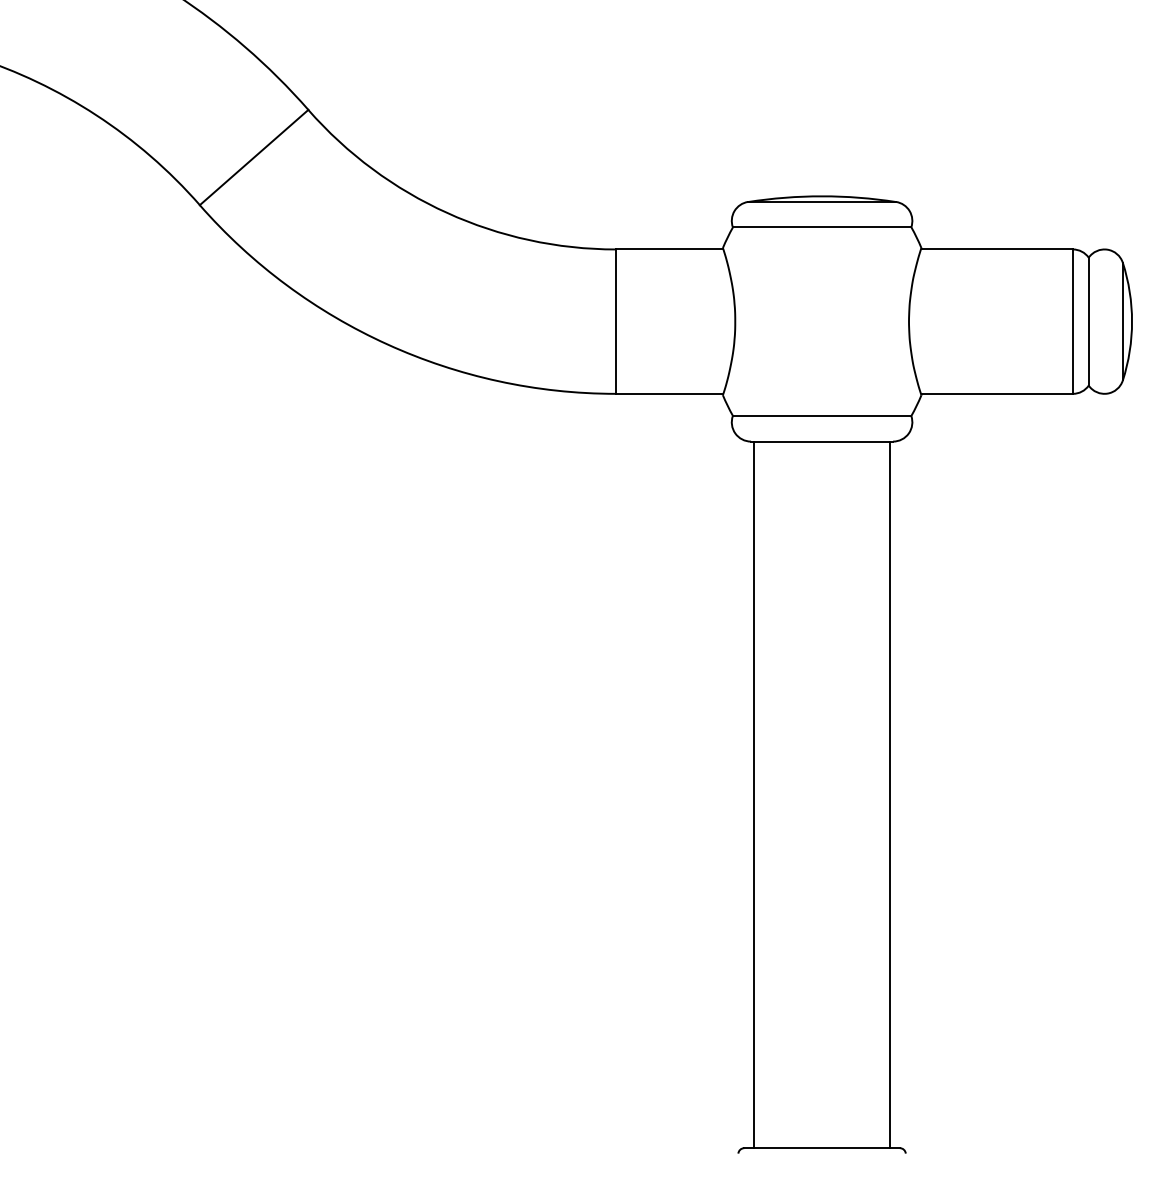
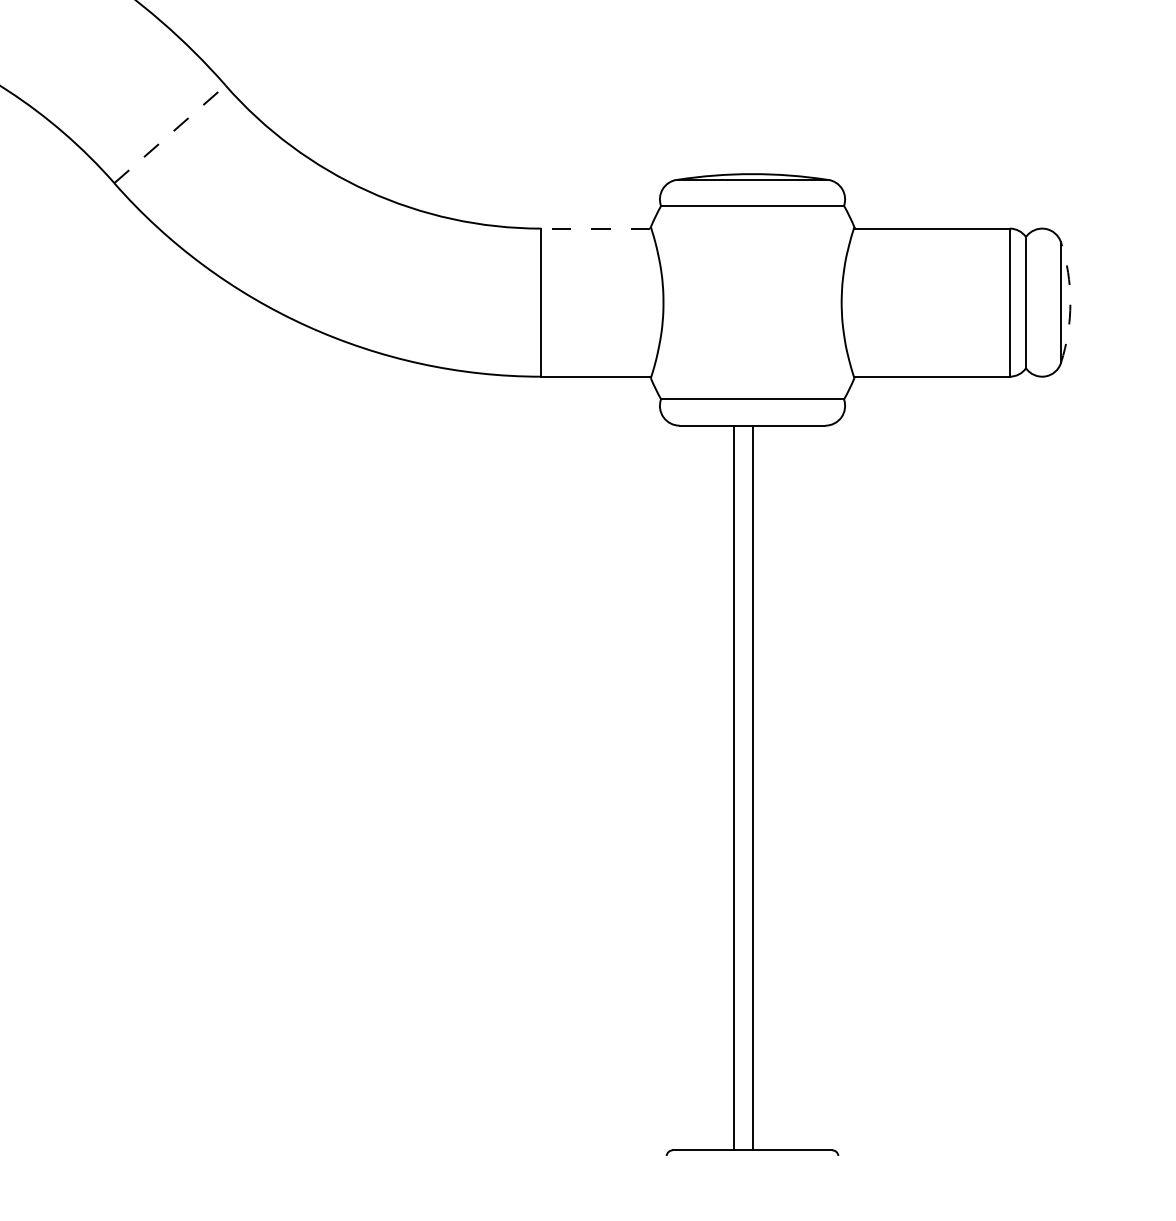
line: (254, 157) -> (170, 134), solid -> dashed
line: (668, 249) -> (595, 228), solid -> dashed
arc: (1132, 321) -> (1070, 302), solid -> dashed
line: (753, 794) -> (733, 787), moved
line: (890, 794) -> (752, 787), moved

